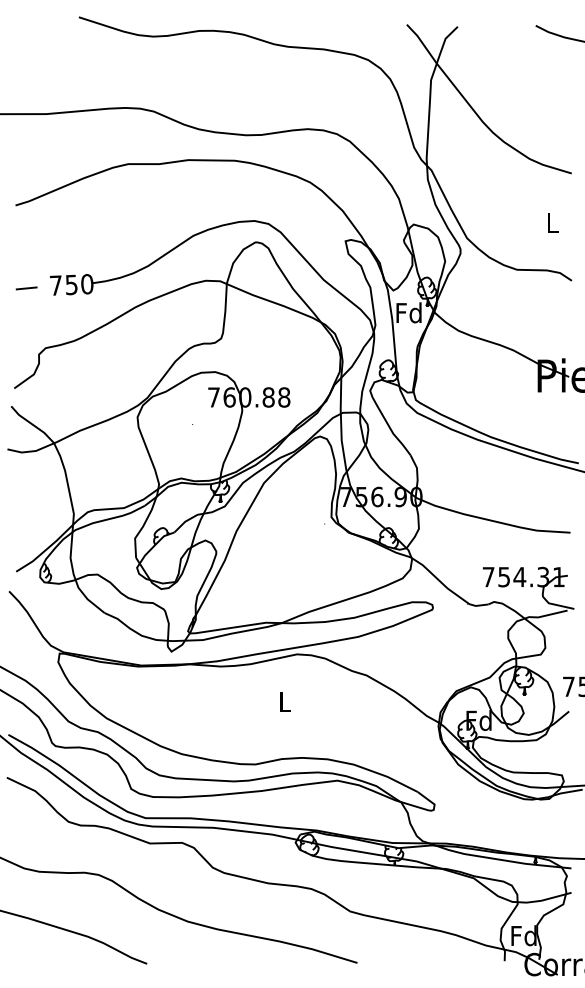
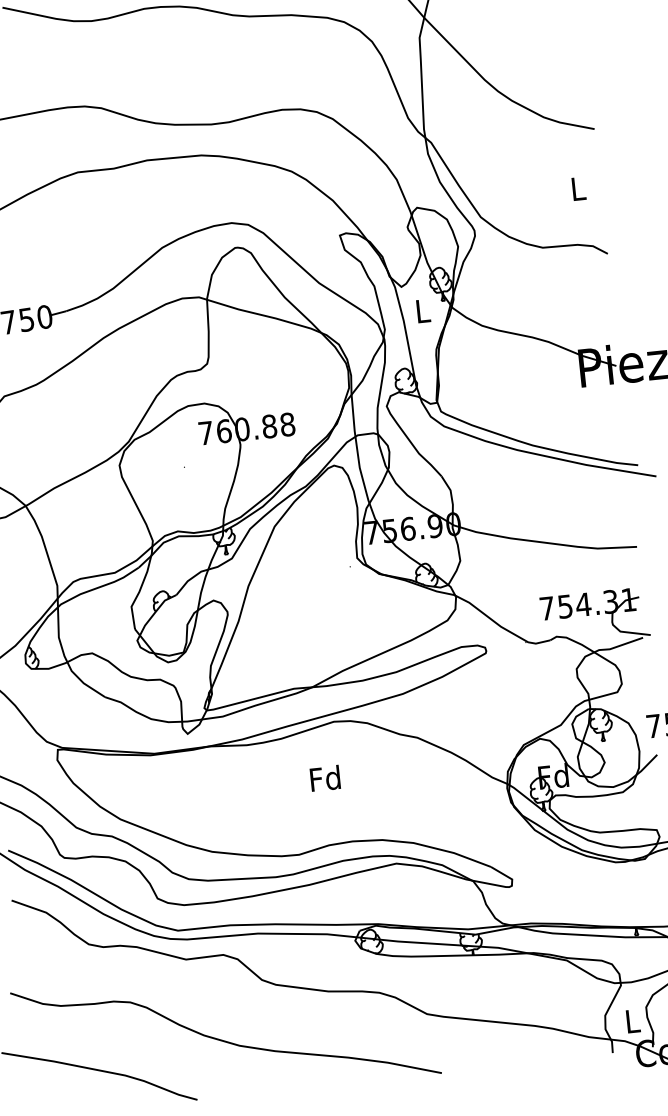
text: (408, 312) -> (421, 310), Fd -> L
text: (284, 701) -> (325, 778), L -> Fd
text: (523, 935) -> (631, 1020), Fd -> L

